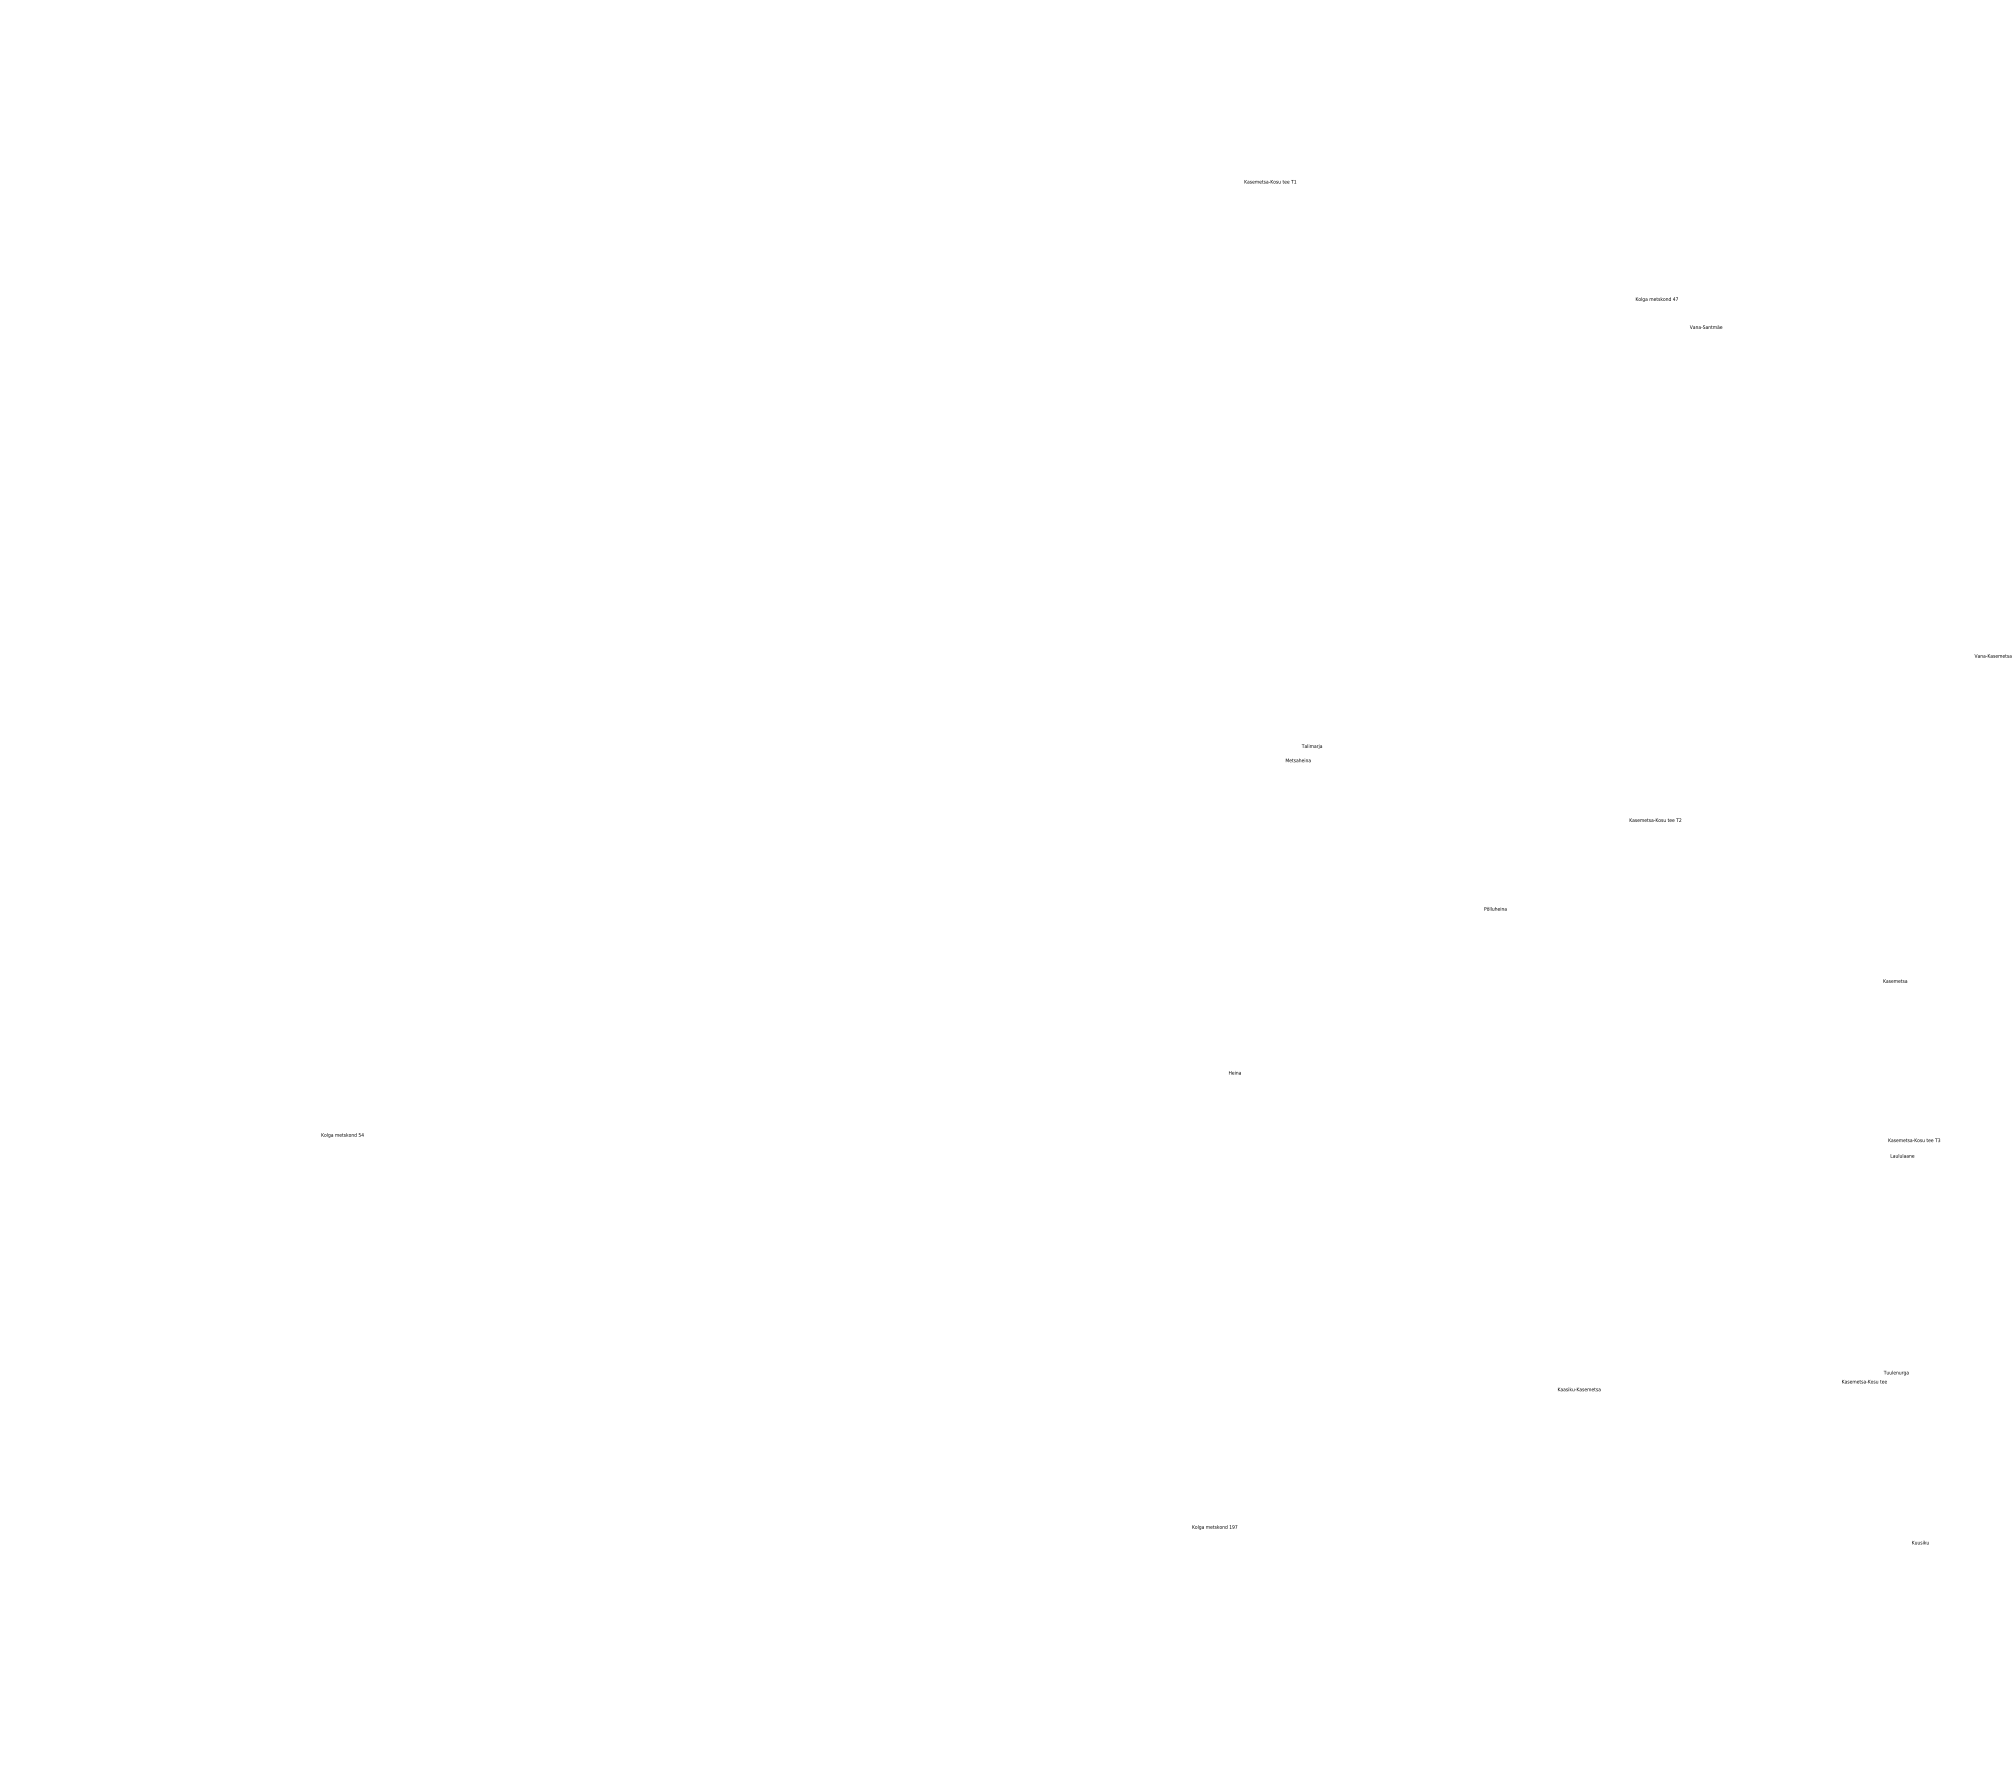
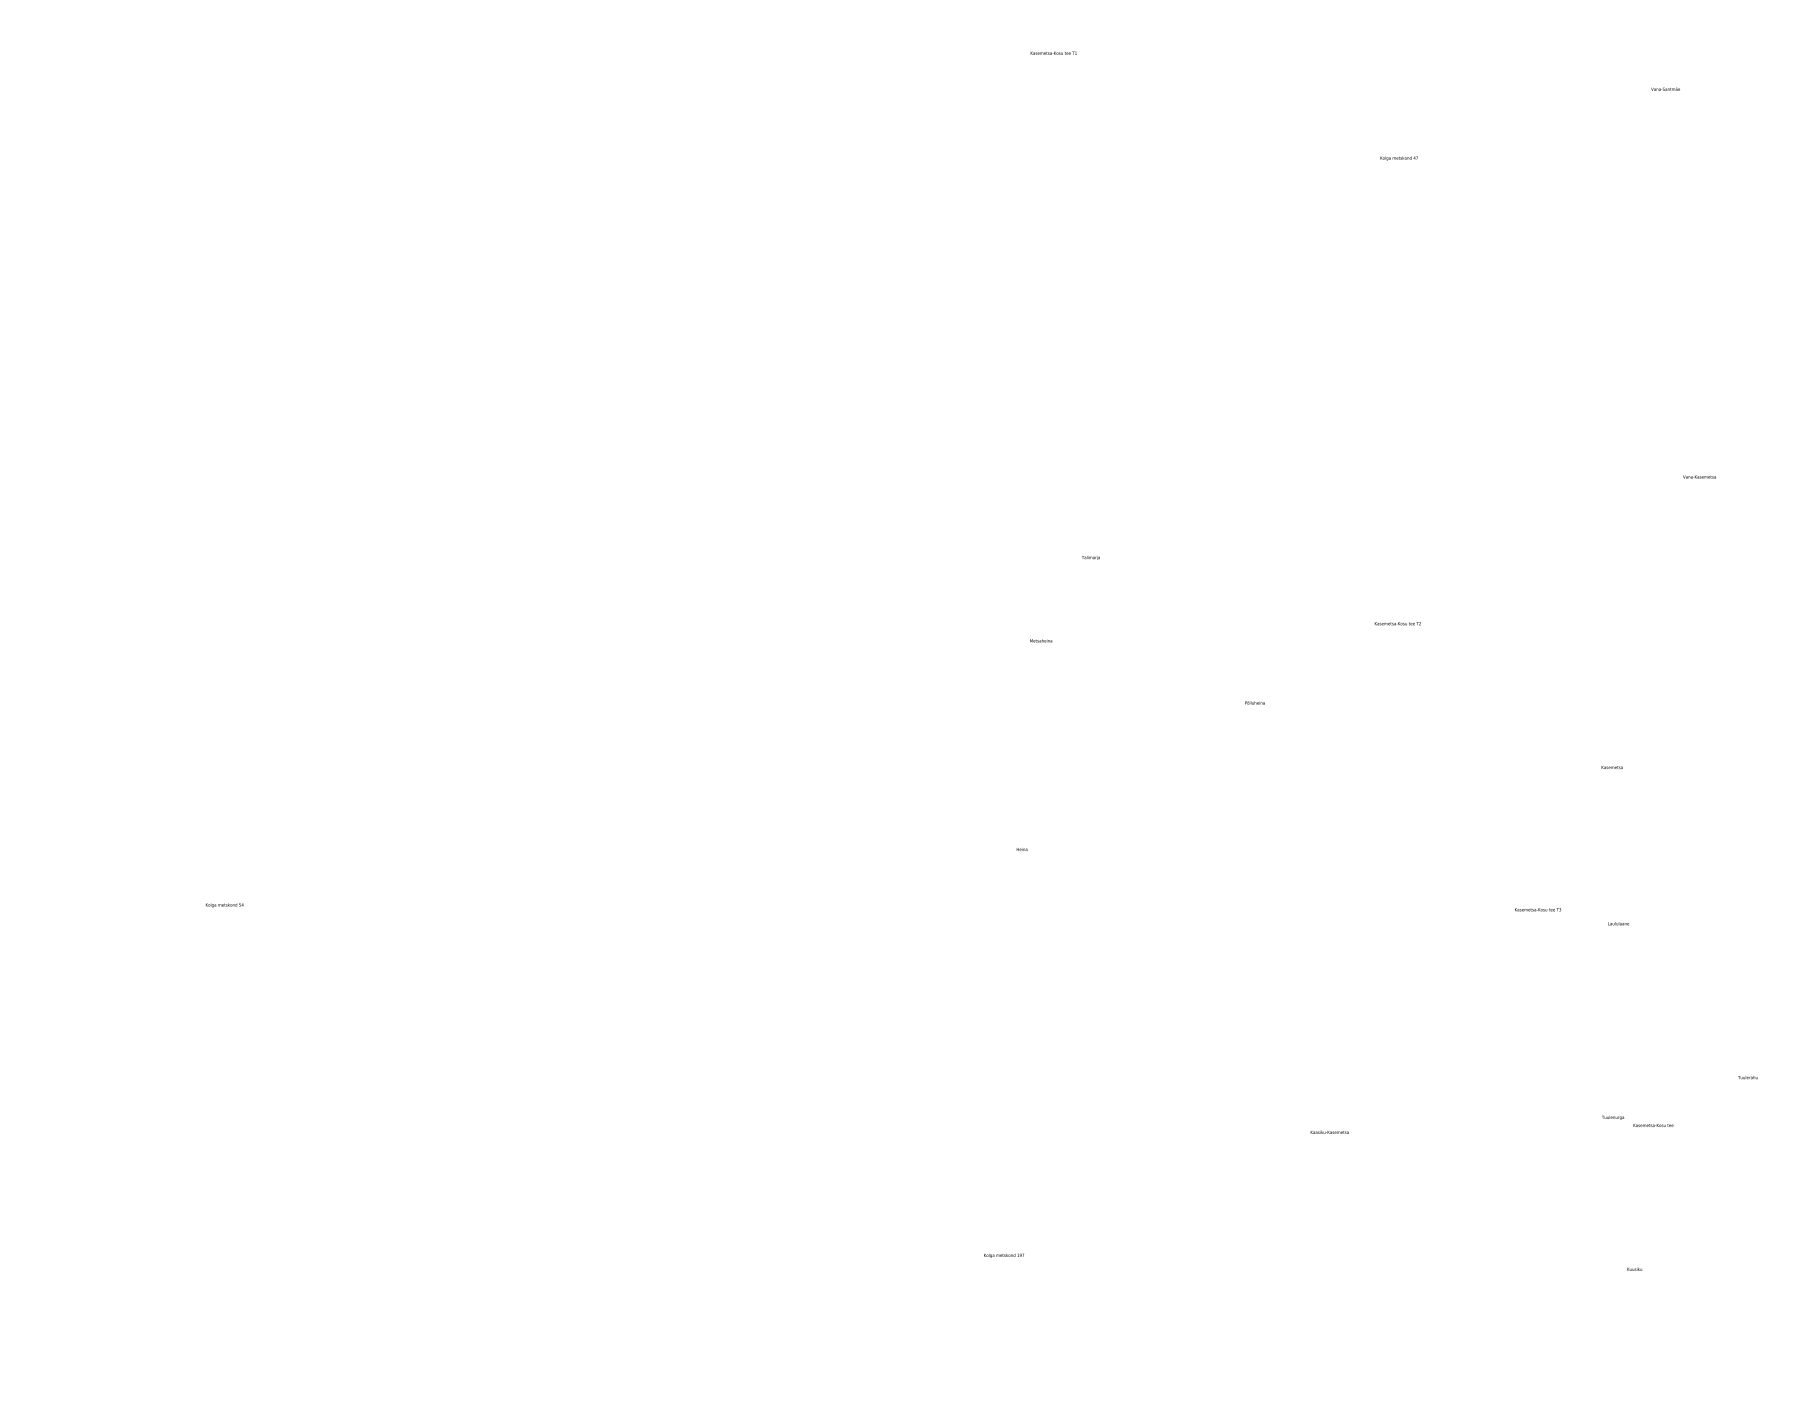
text: (1706, 326) -> (1665, 88), moved
text: (1297, 760) -> (1040, 640), moved
text: (1913, 1140) -> (1537, 909), moved
text: (1864, 1381) -> (1653, 1125), moved

